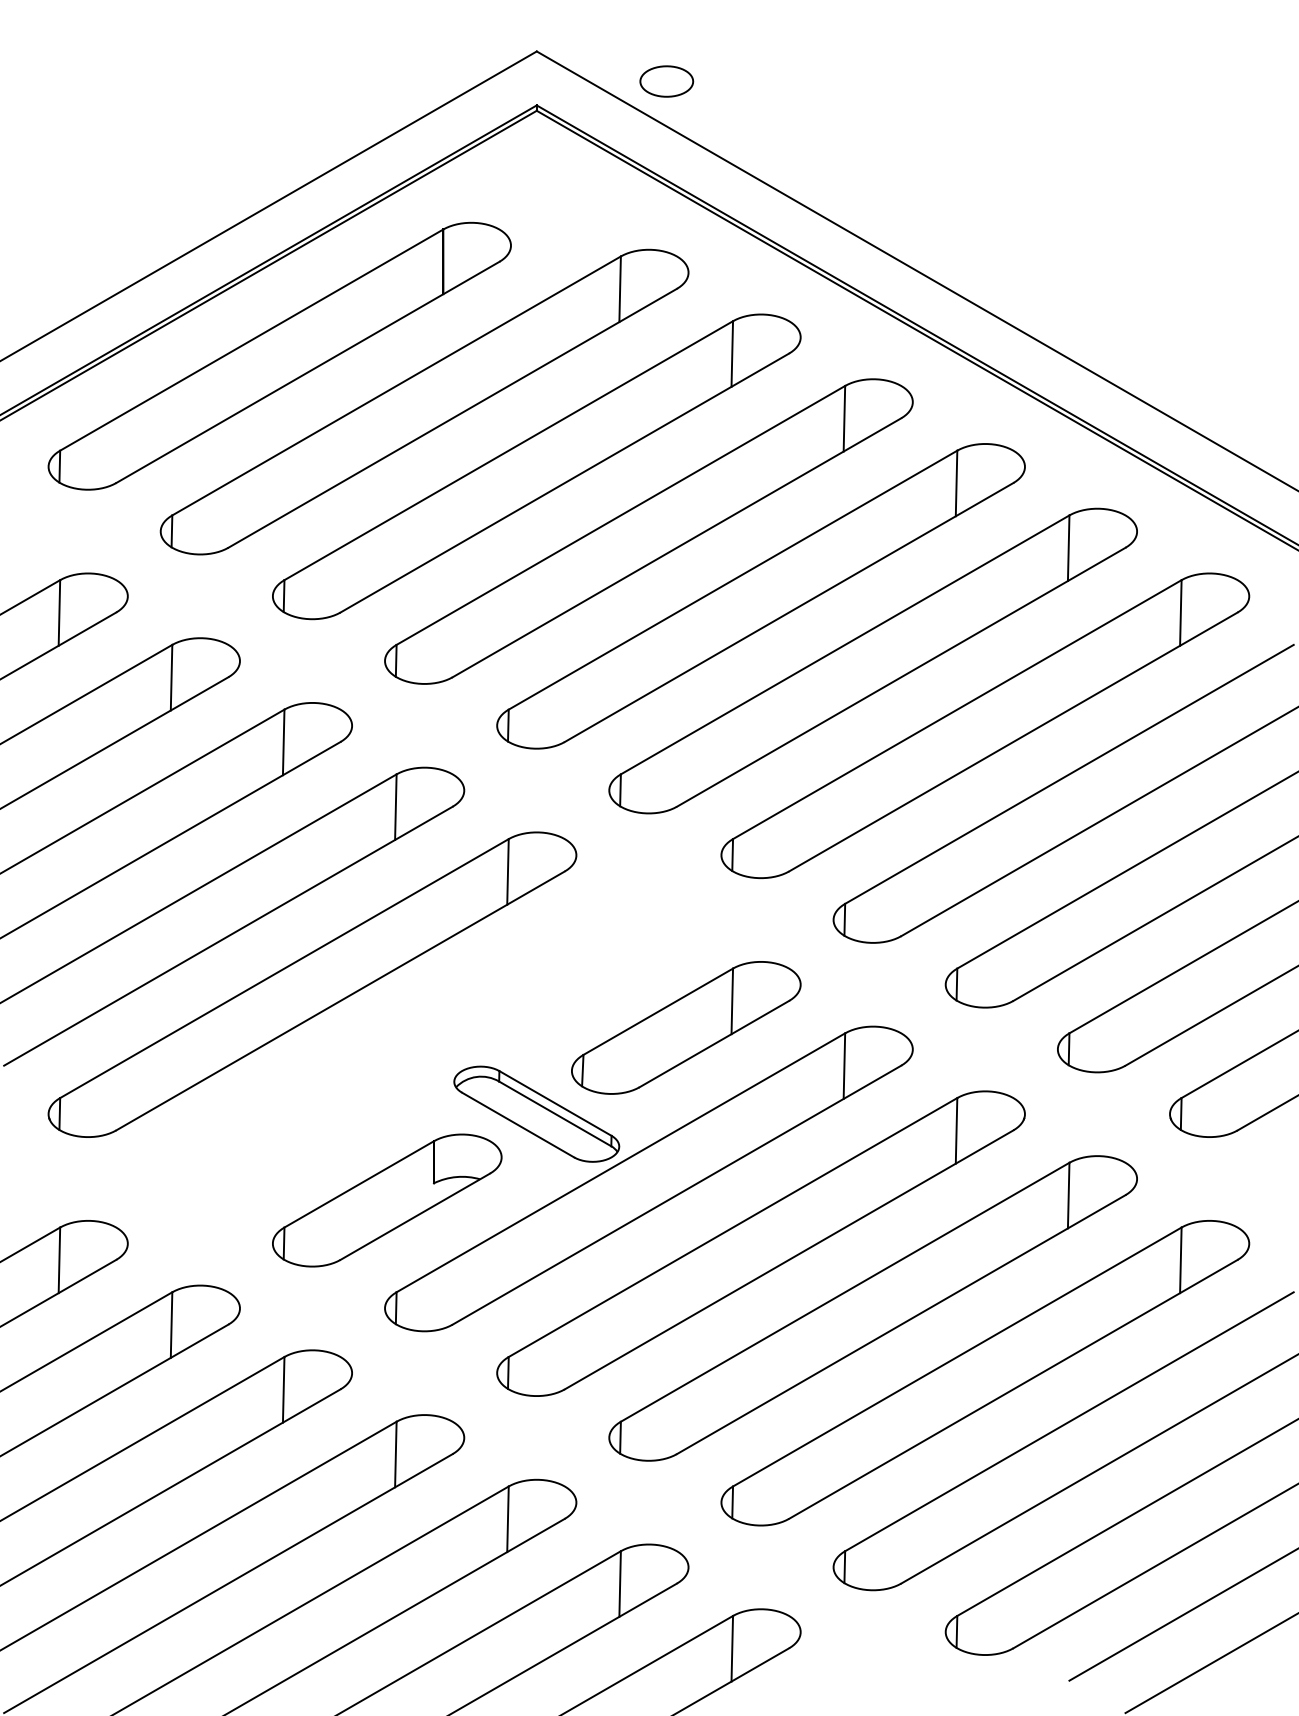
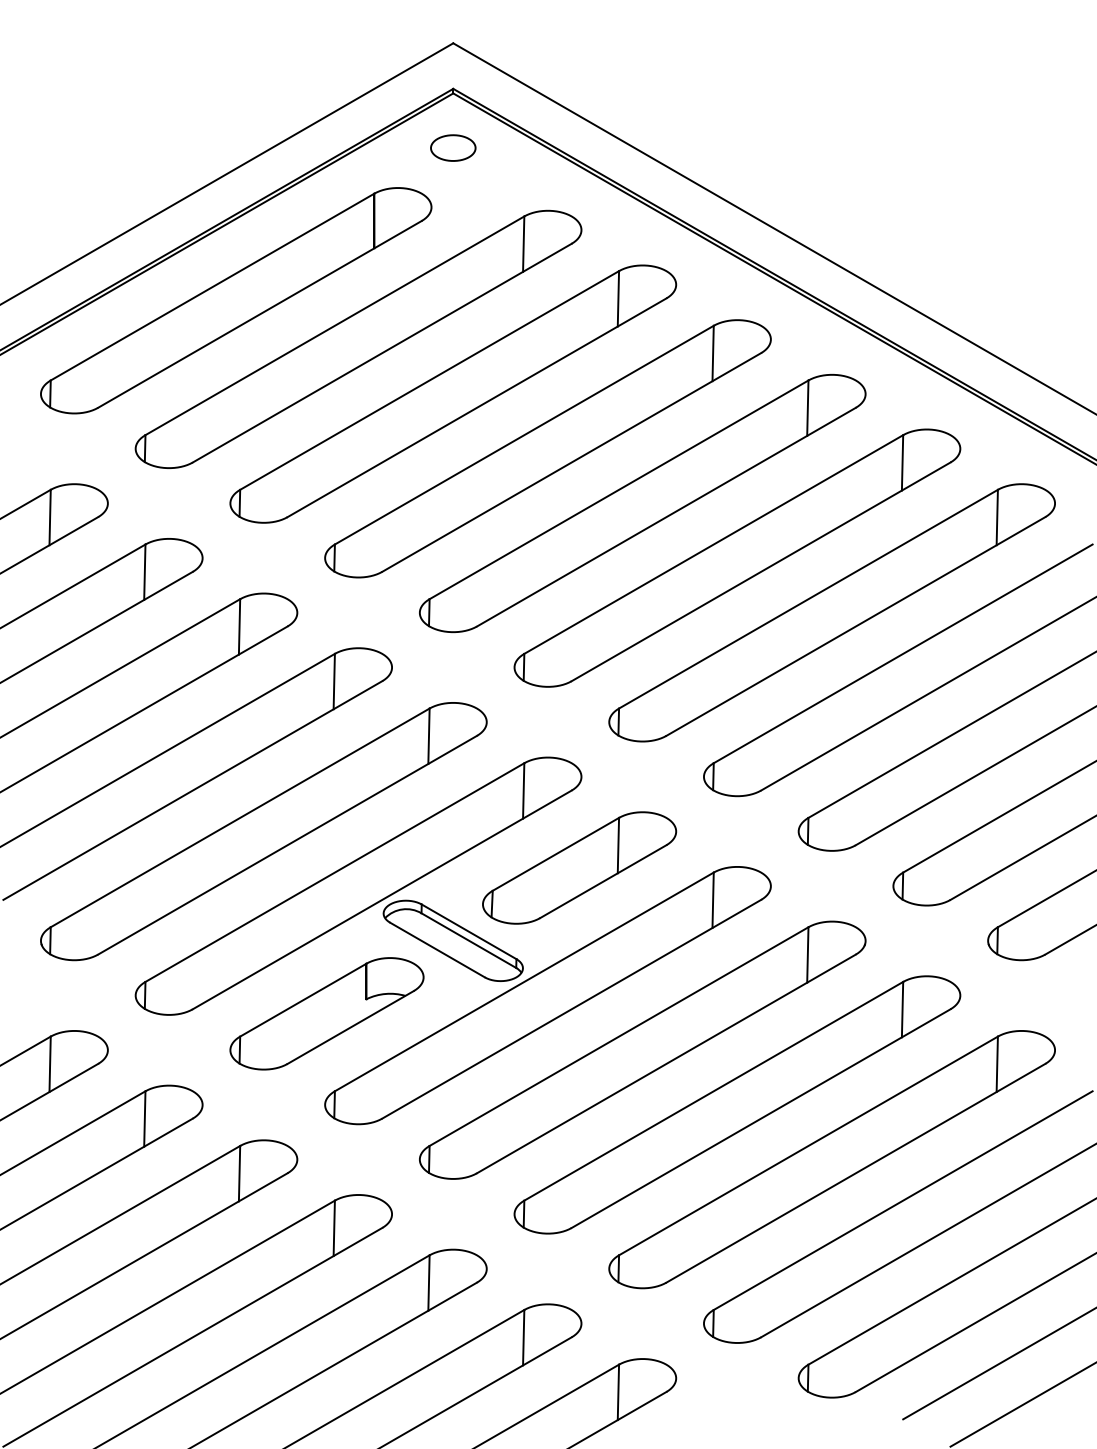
part: (666, 81) -> (453, 148), moved
part: (424, 1049) -> (358, 886), added

